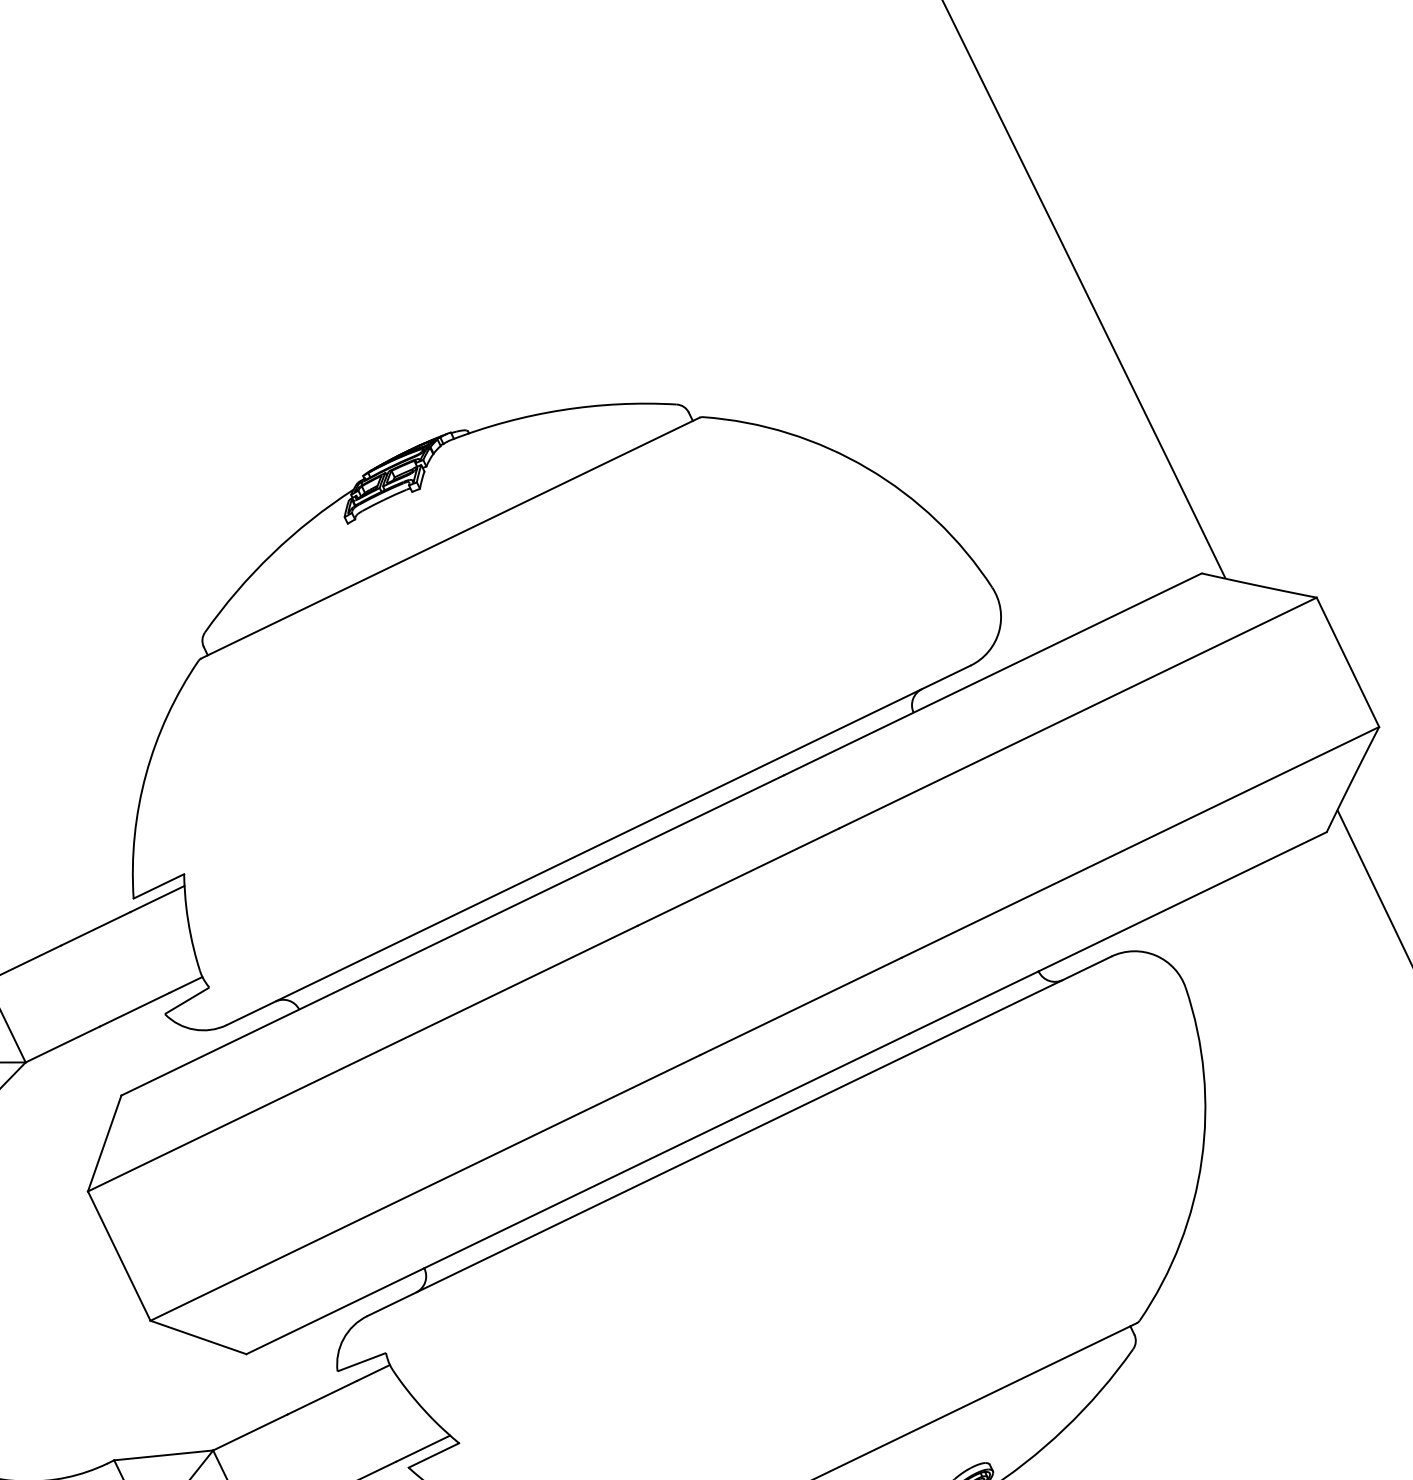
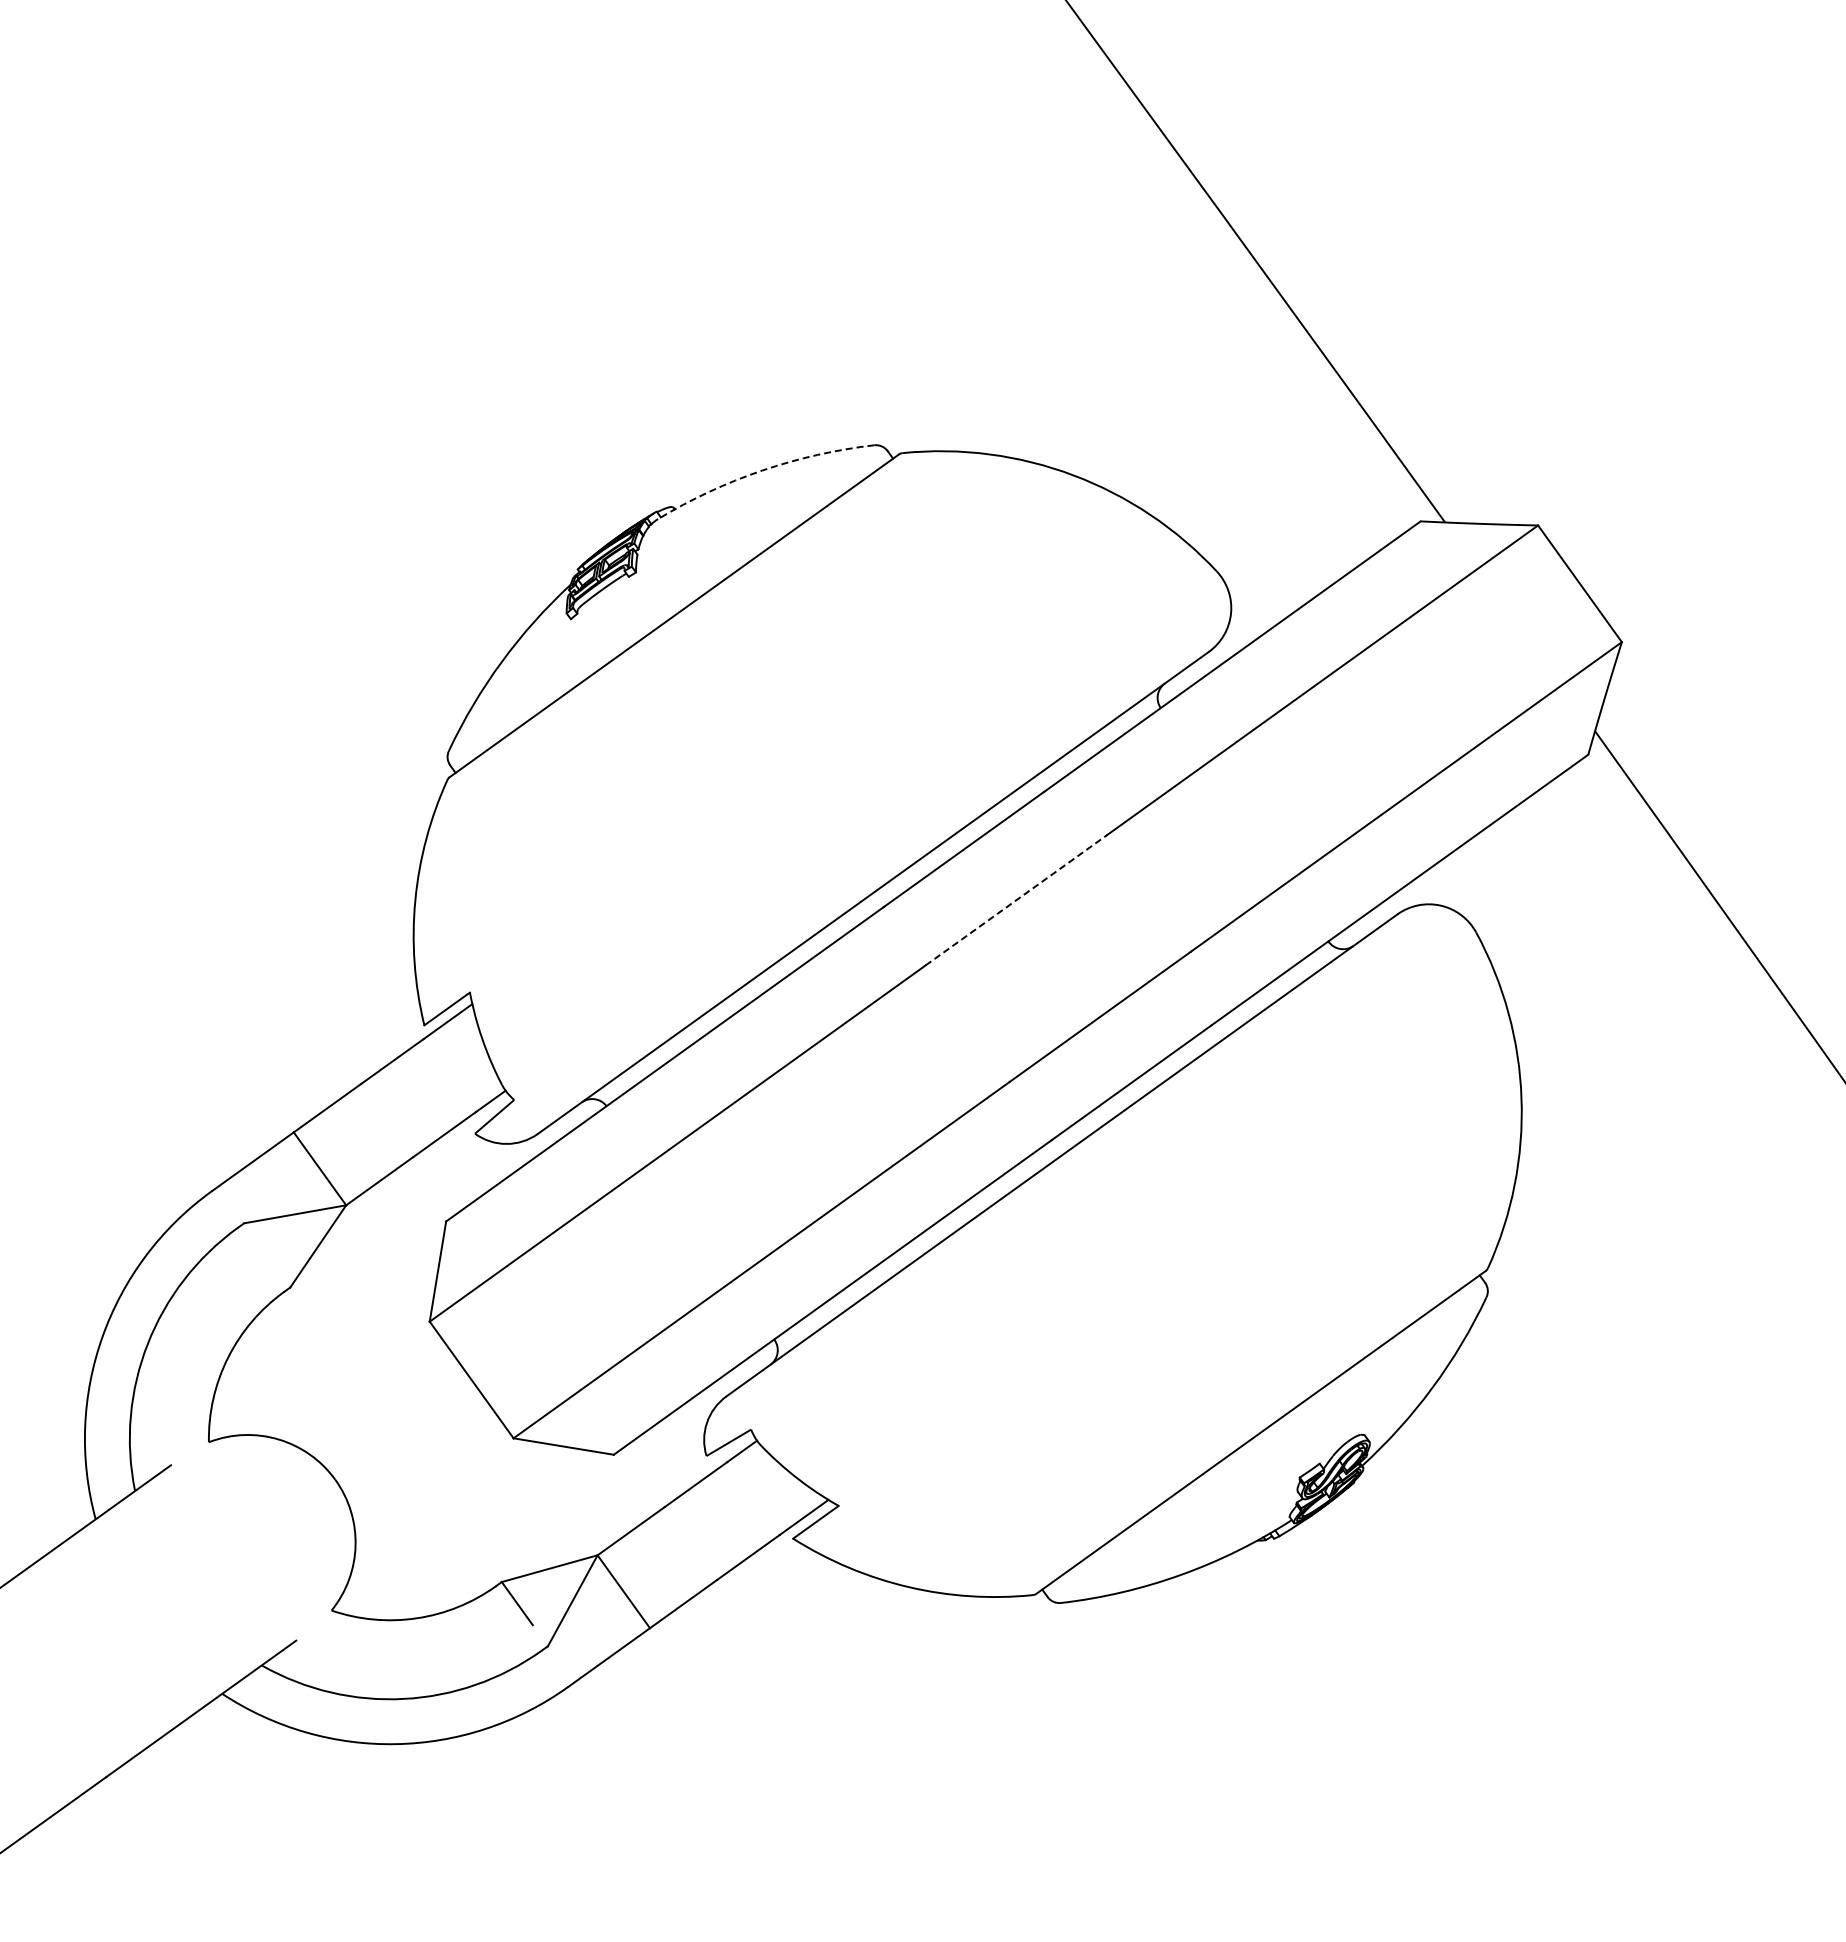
arc: (562, 410) -> (762, 470), solid -> dashed
line: (738, 877) -> (1016, 900), solid -> dashed

